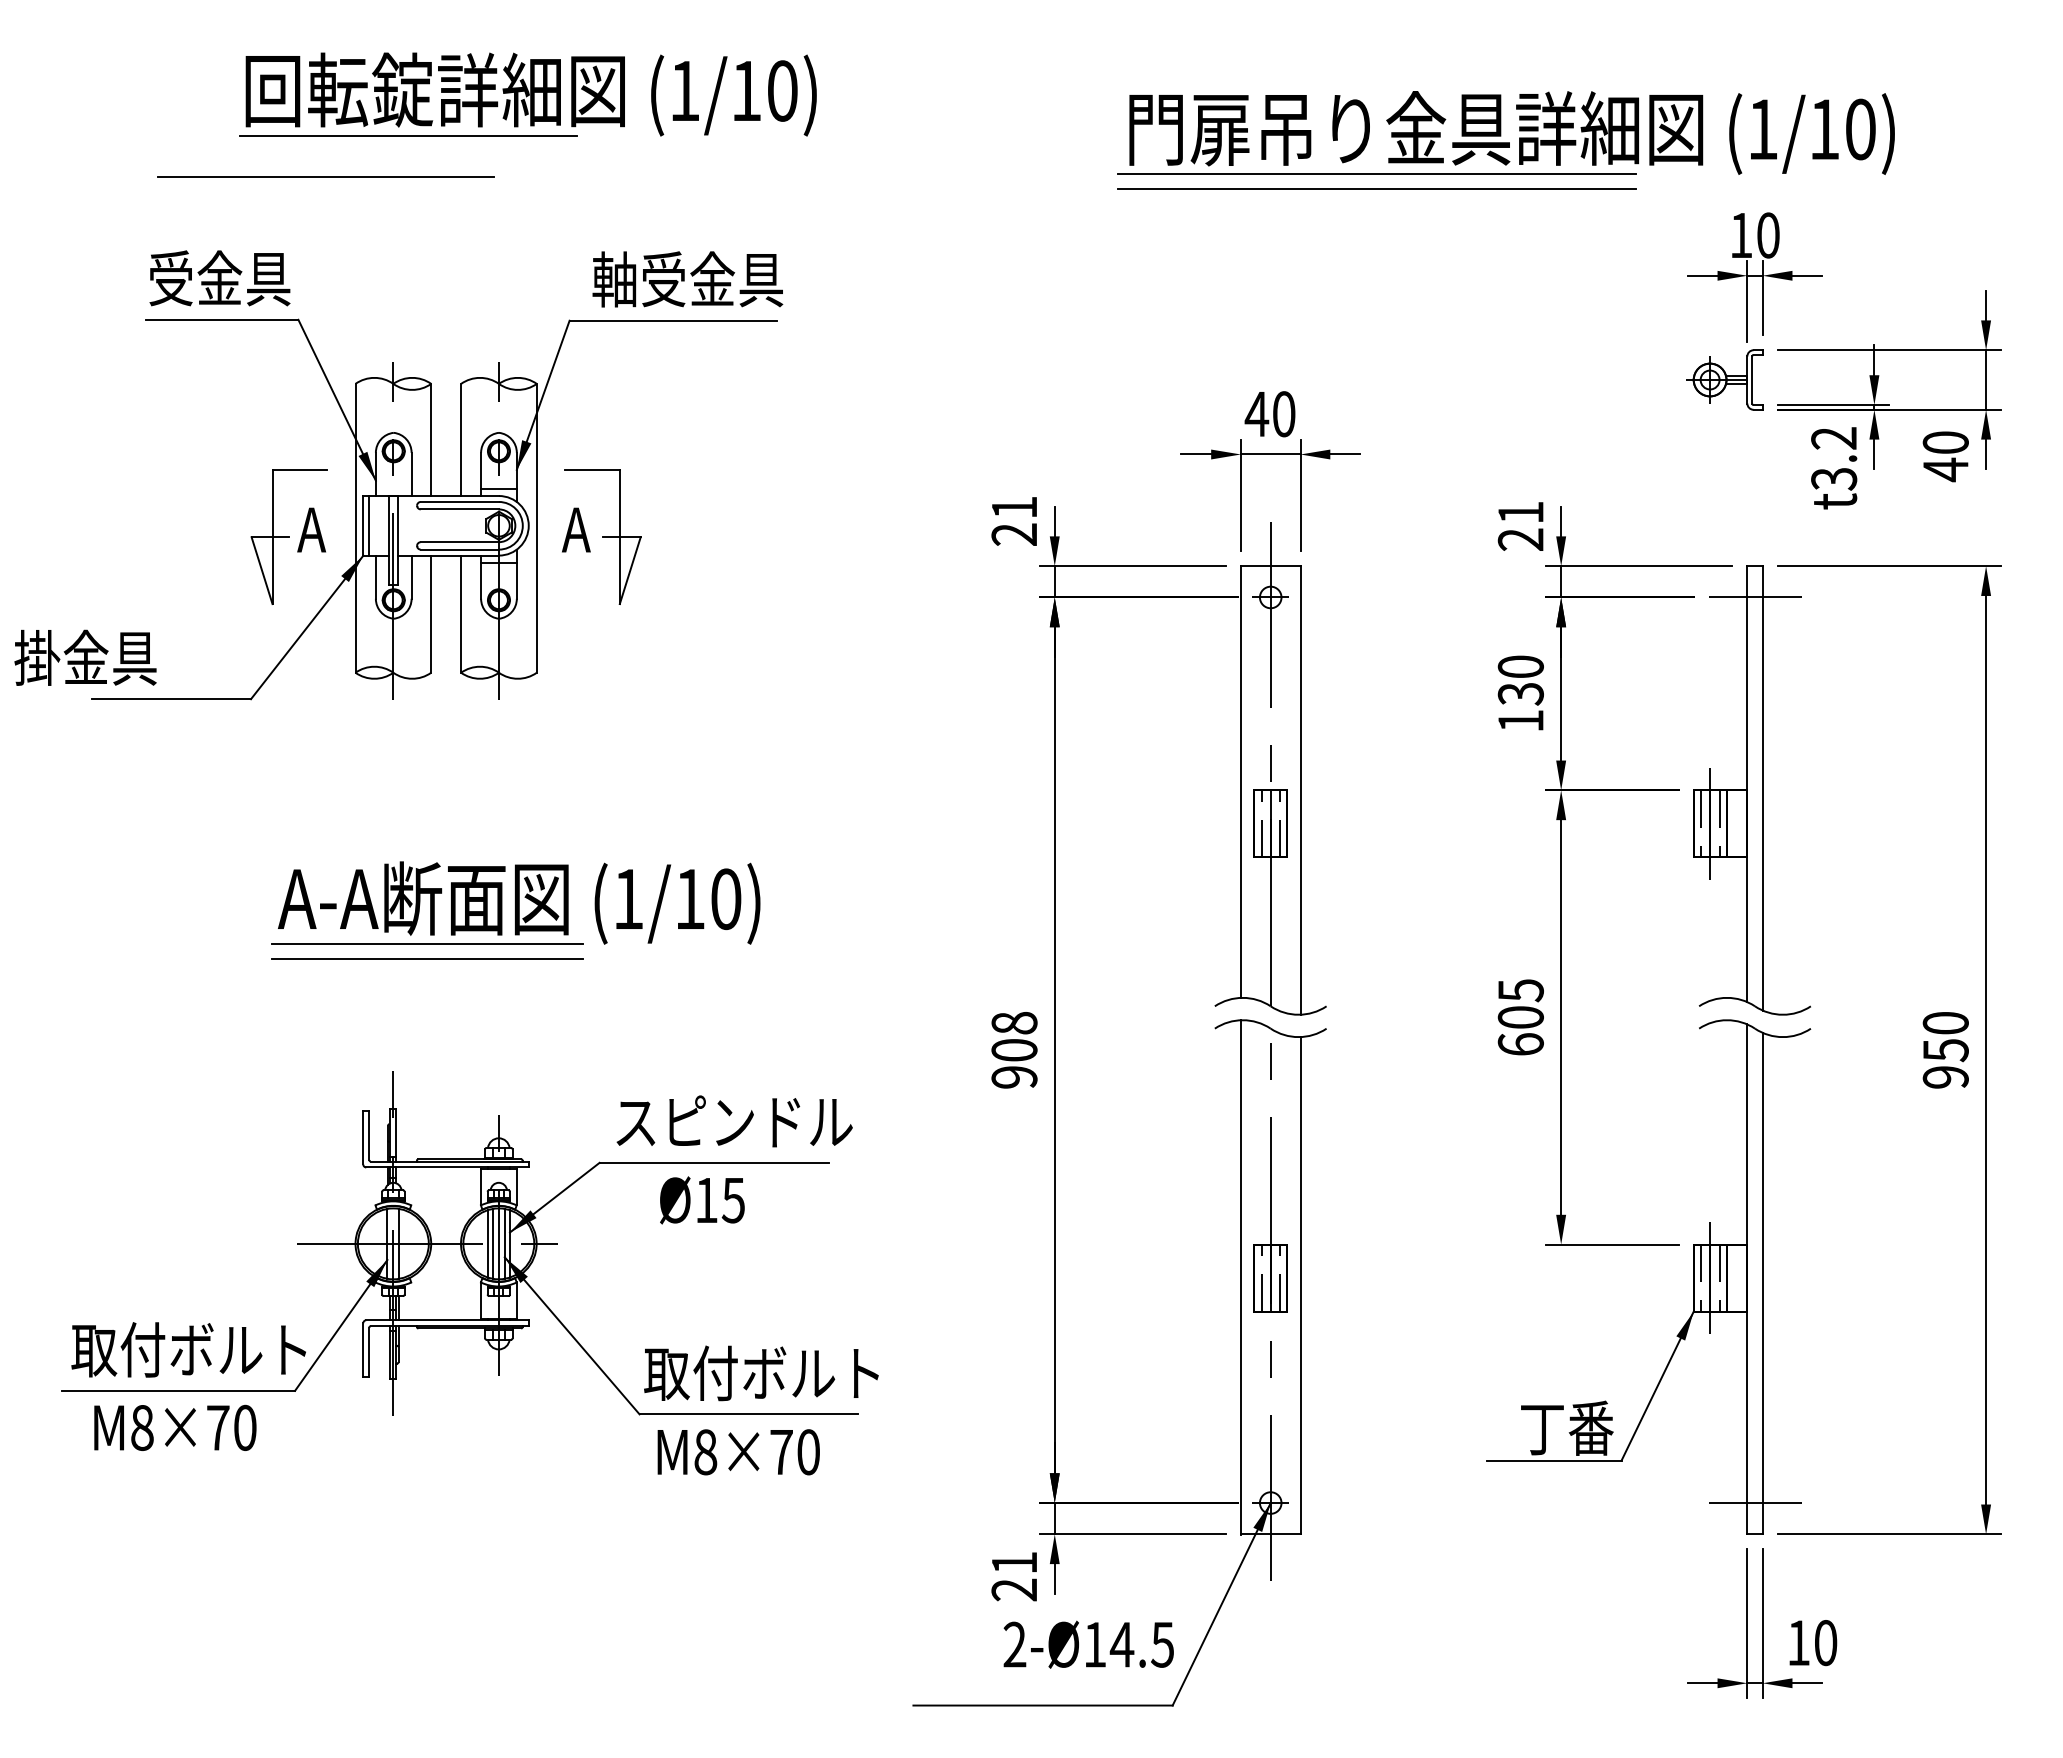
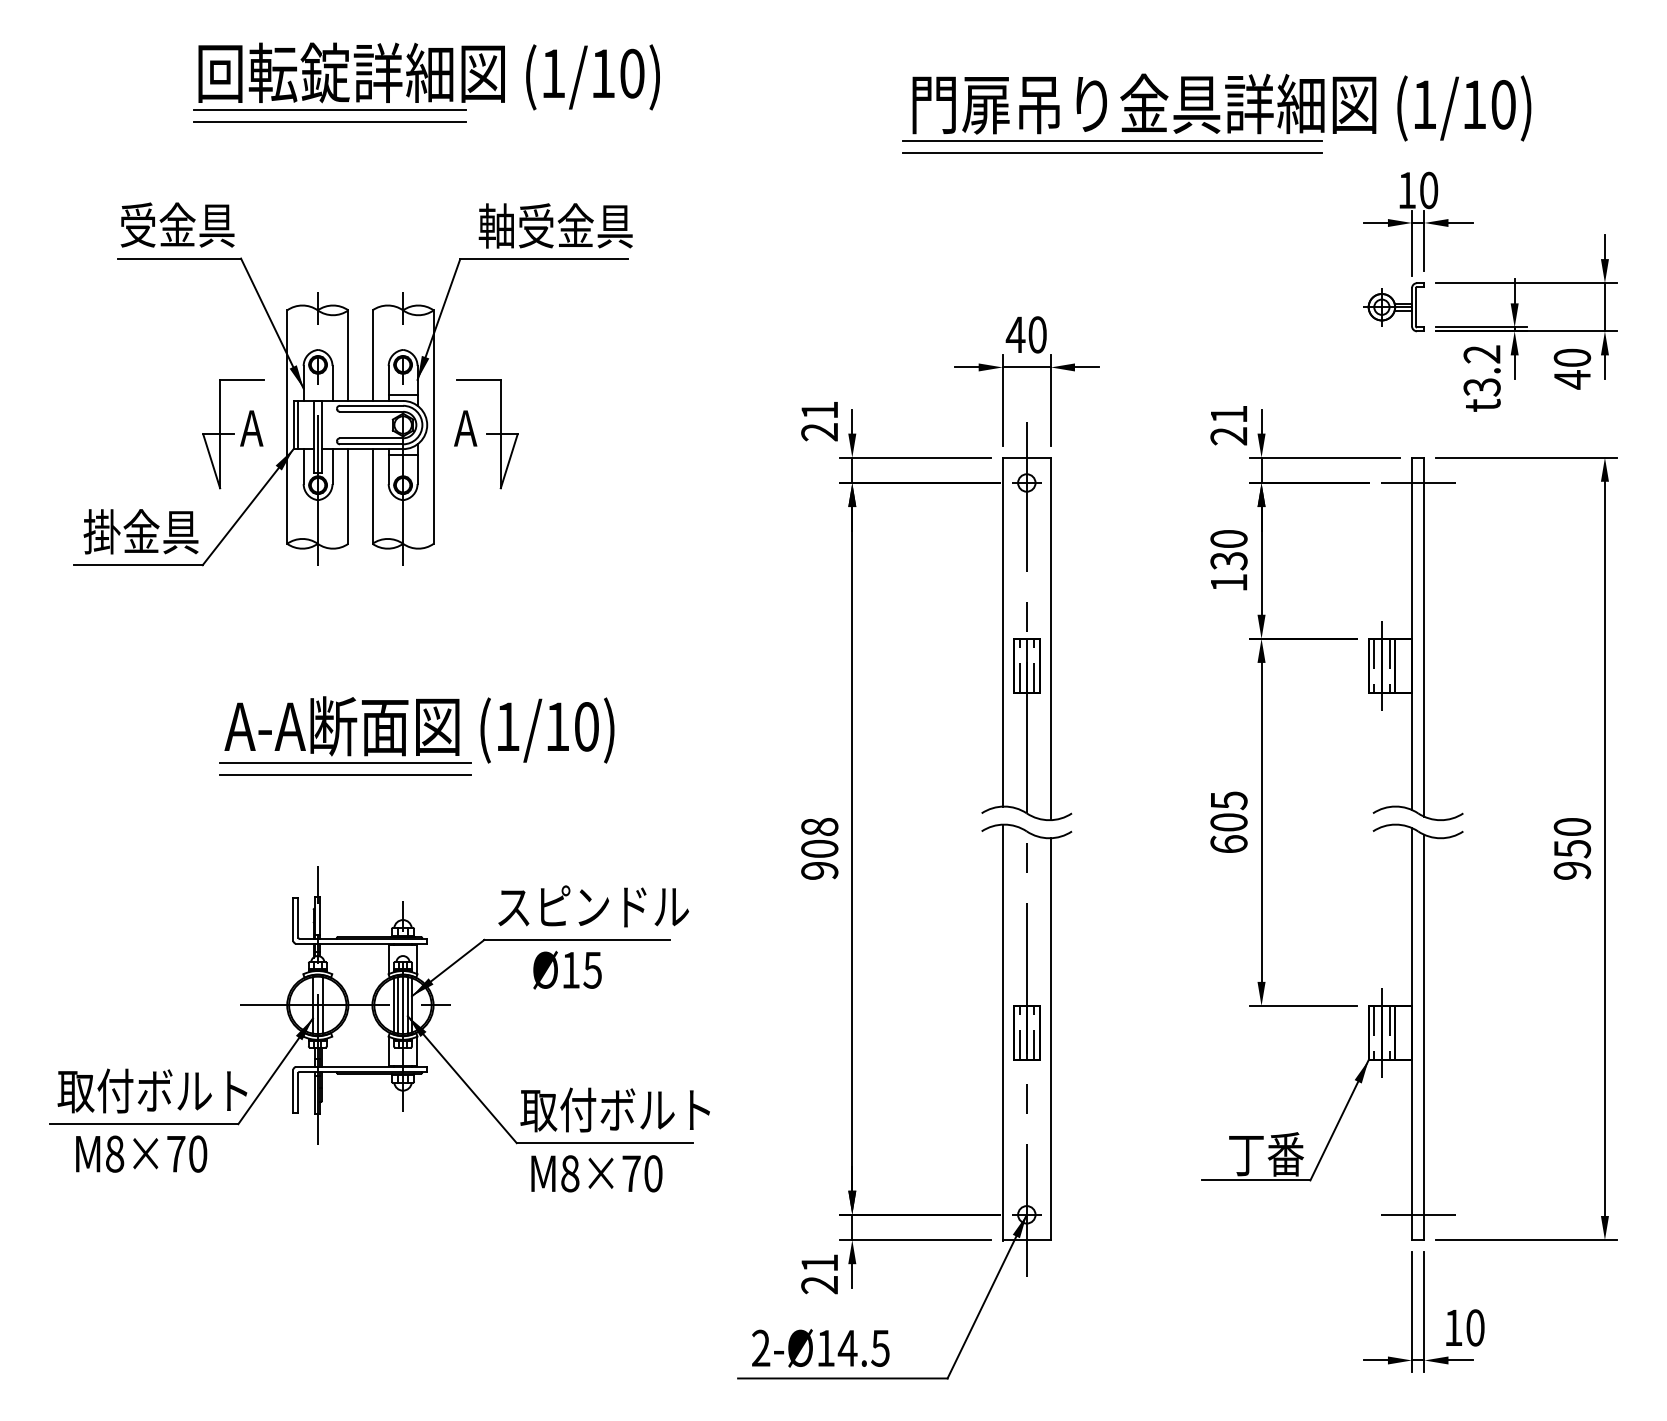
line: (324, 176) -> (329, 121), moved
text: (84, 657) -> (140, 531), moved
text: (1088, 1644) -> (820, 1348), moved

